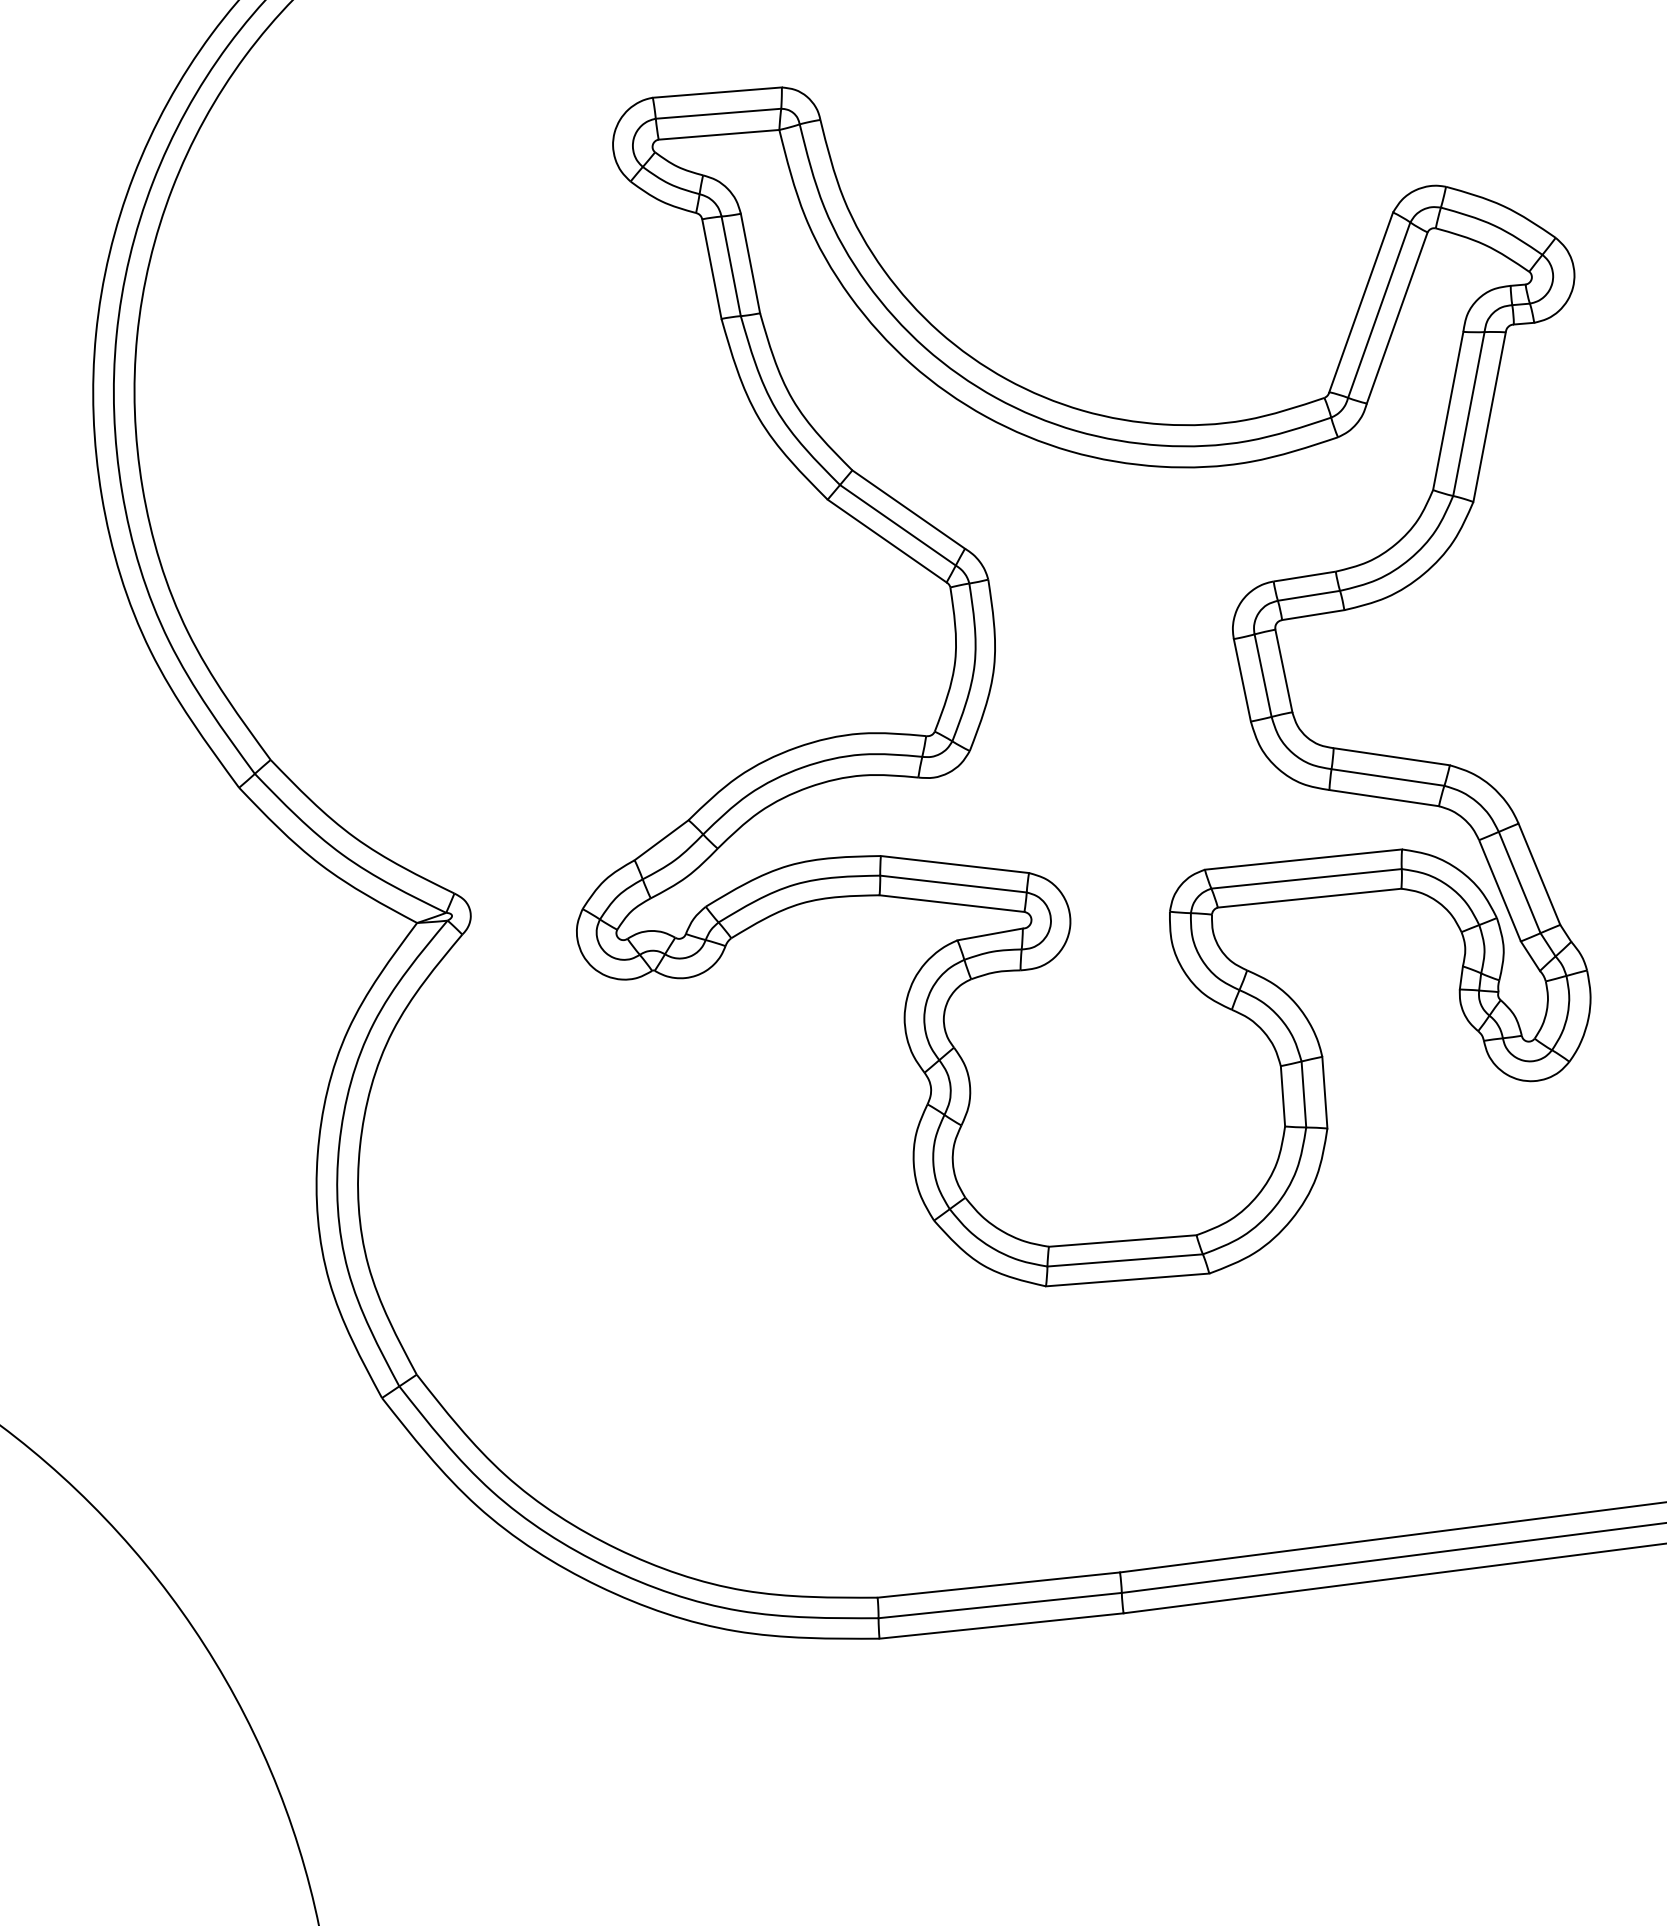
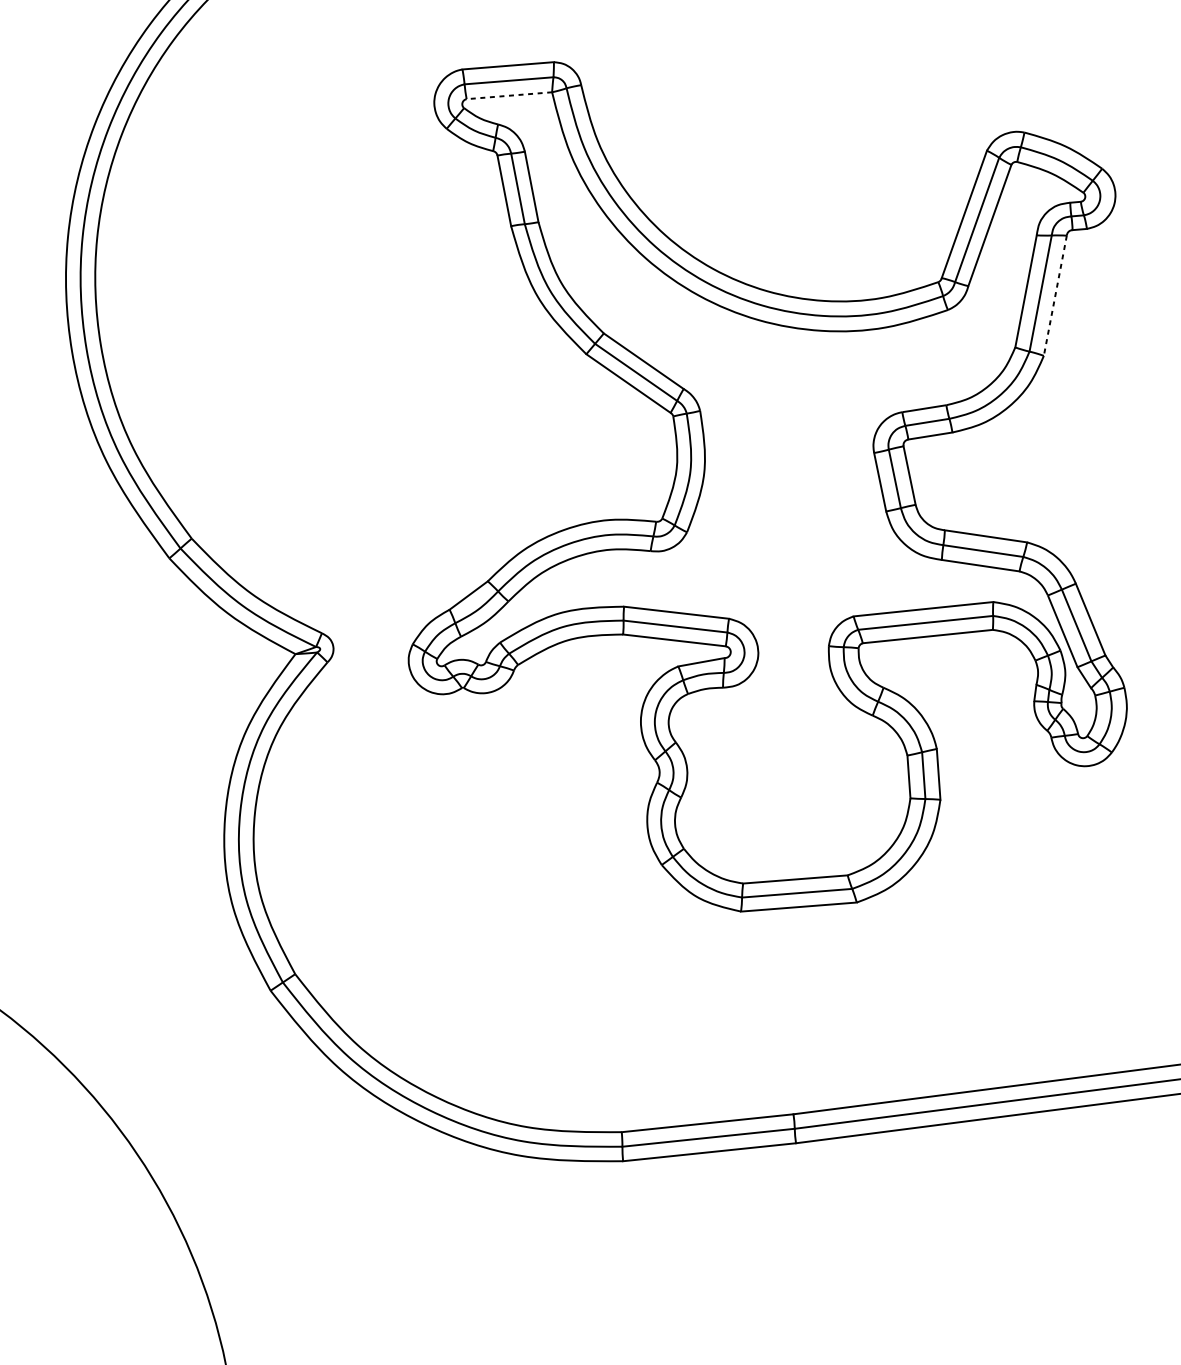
line: (719, 134) -> (509, 95), solid -> dashed
line: (1489, 417) -> (1055, 296), solid -> dashed

